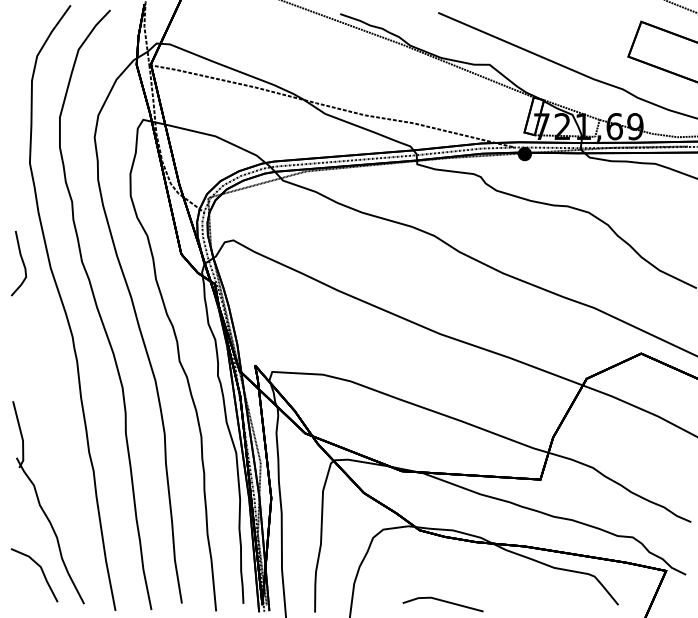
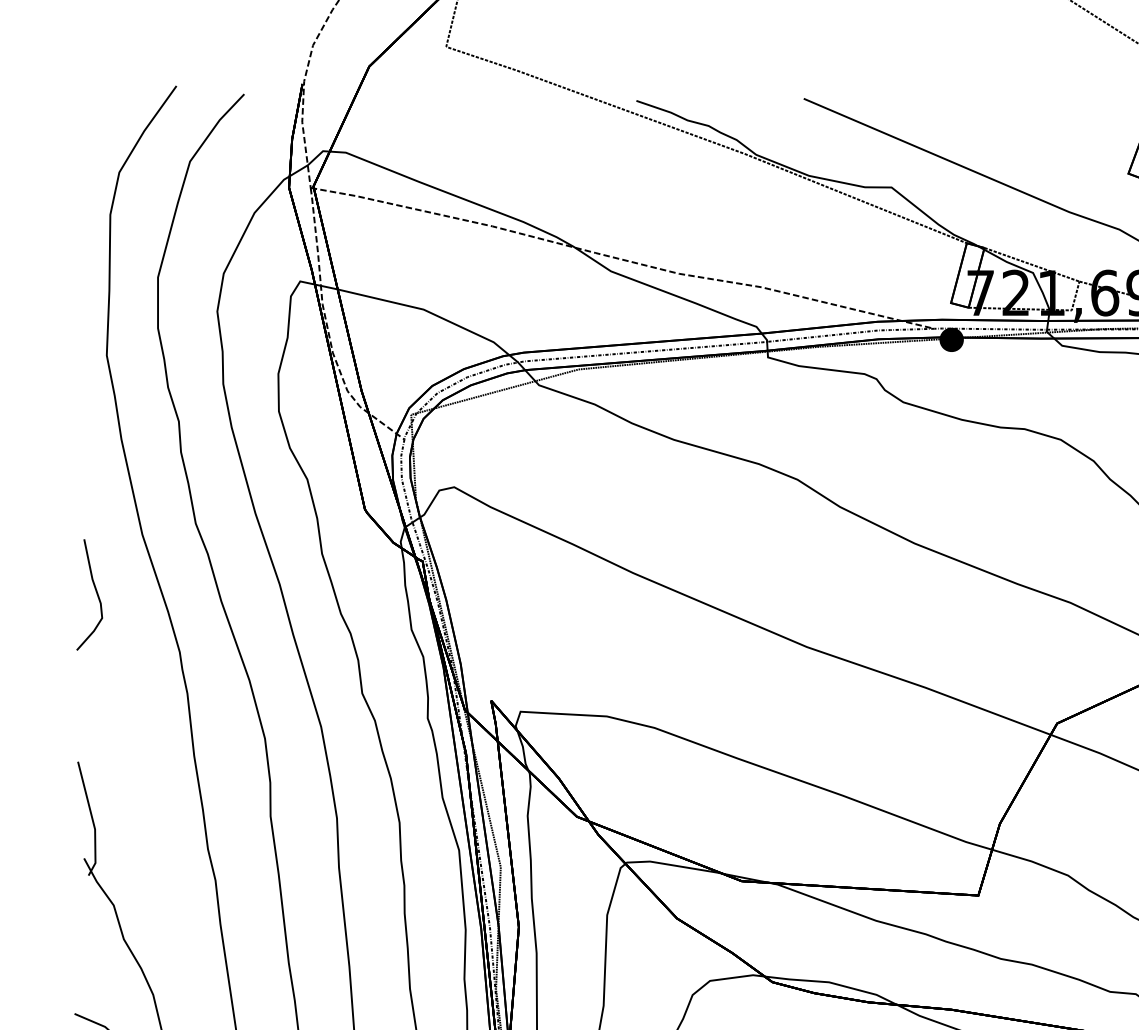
curve: (22, 263) -> (95, 594), moved

